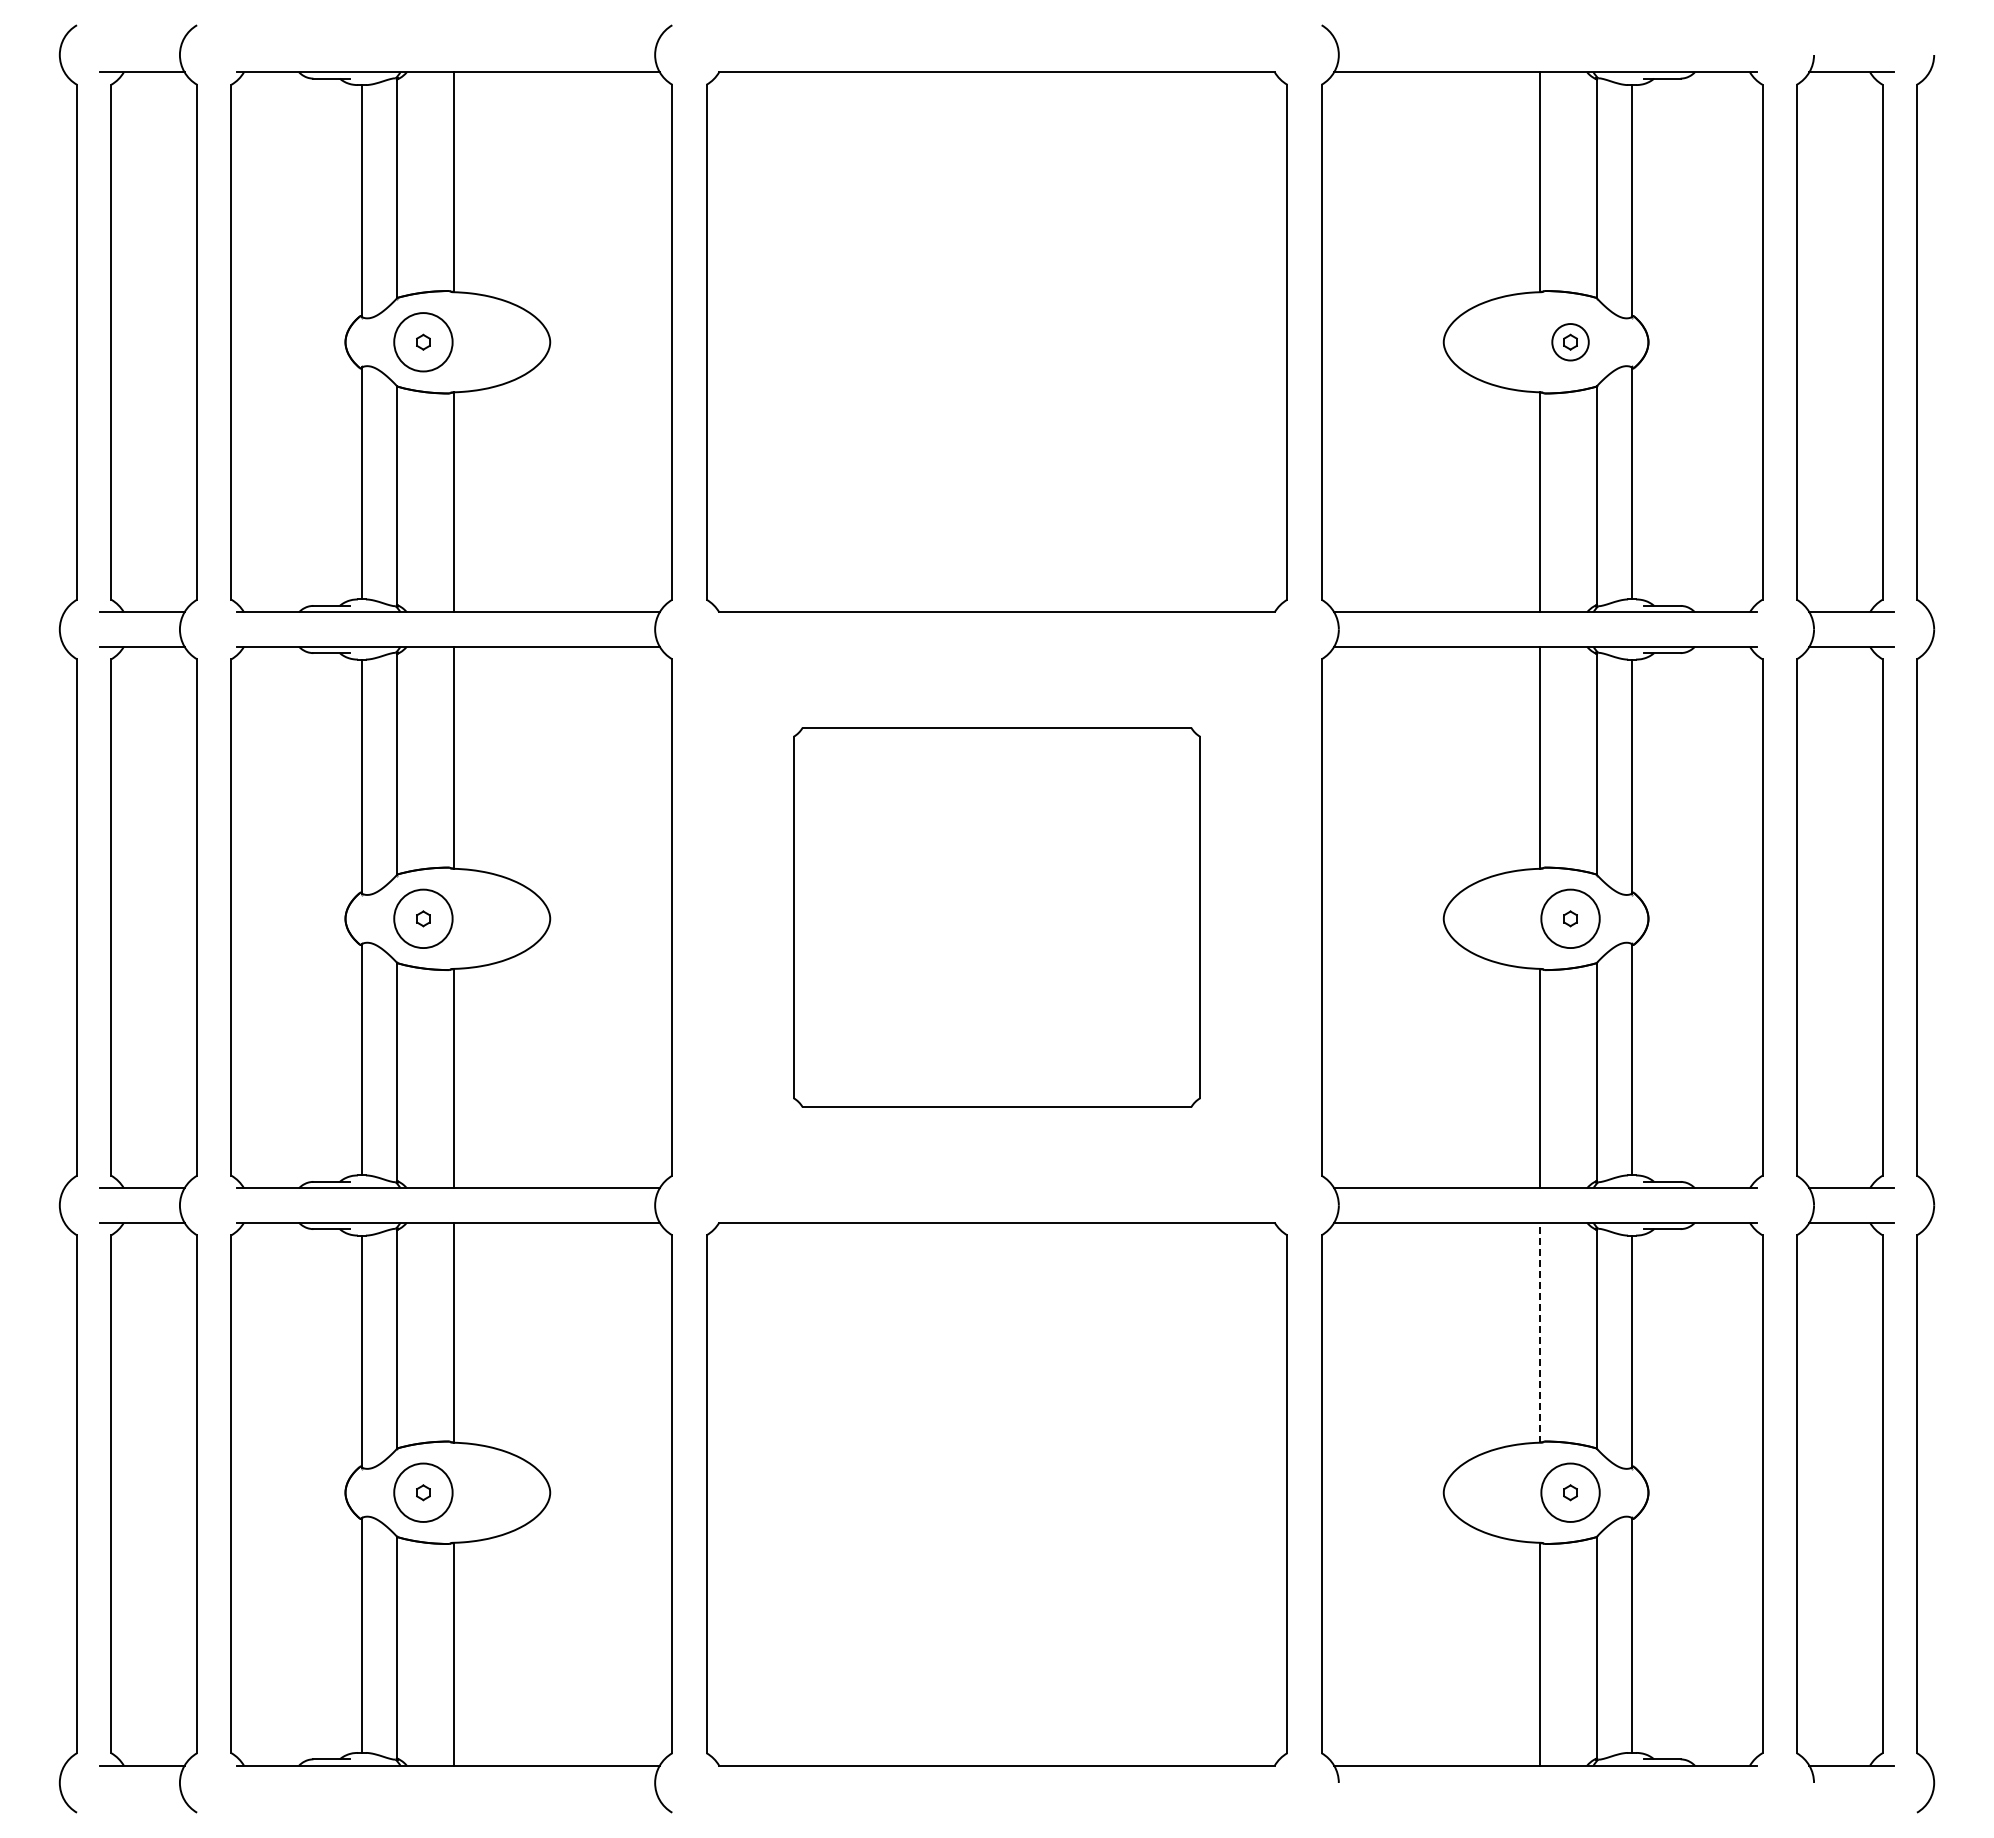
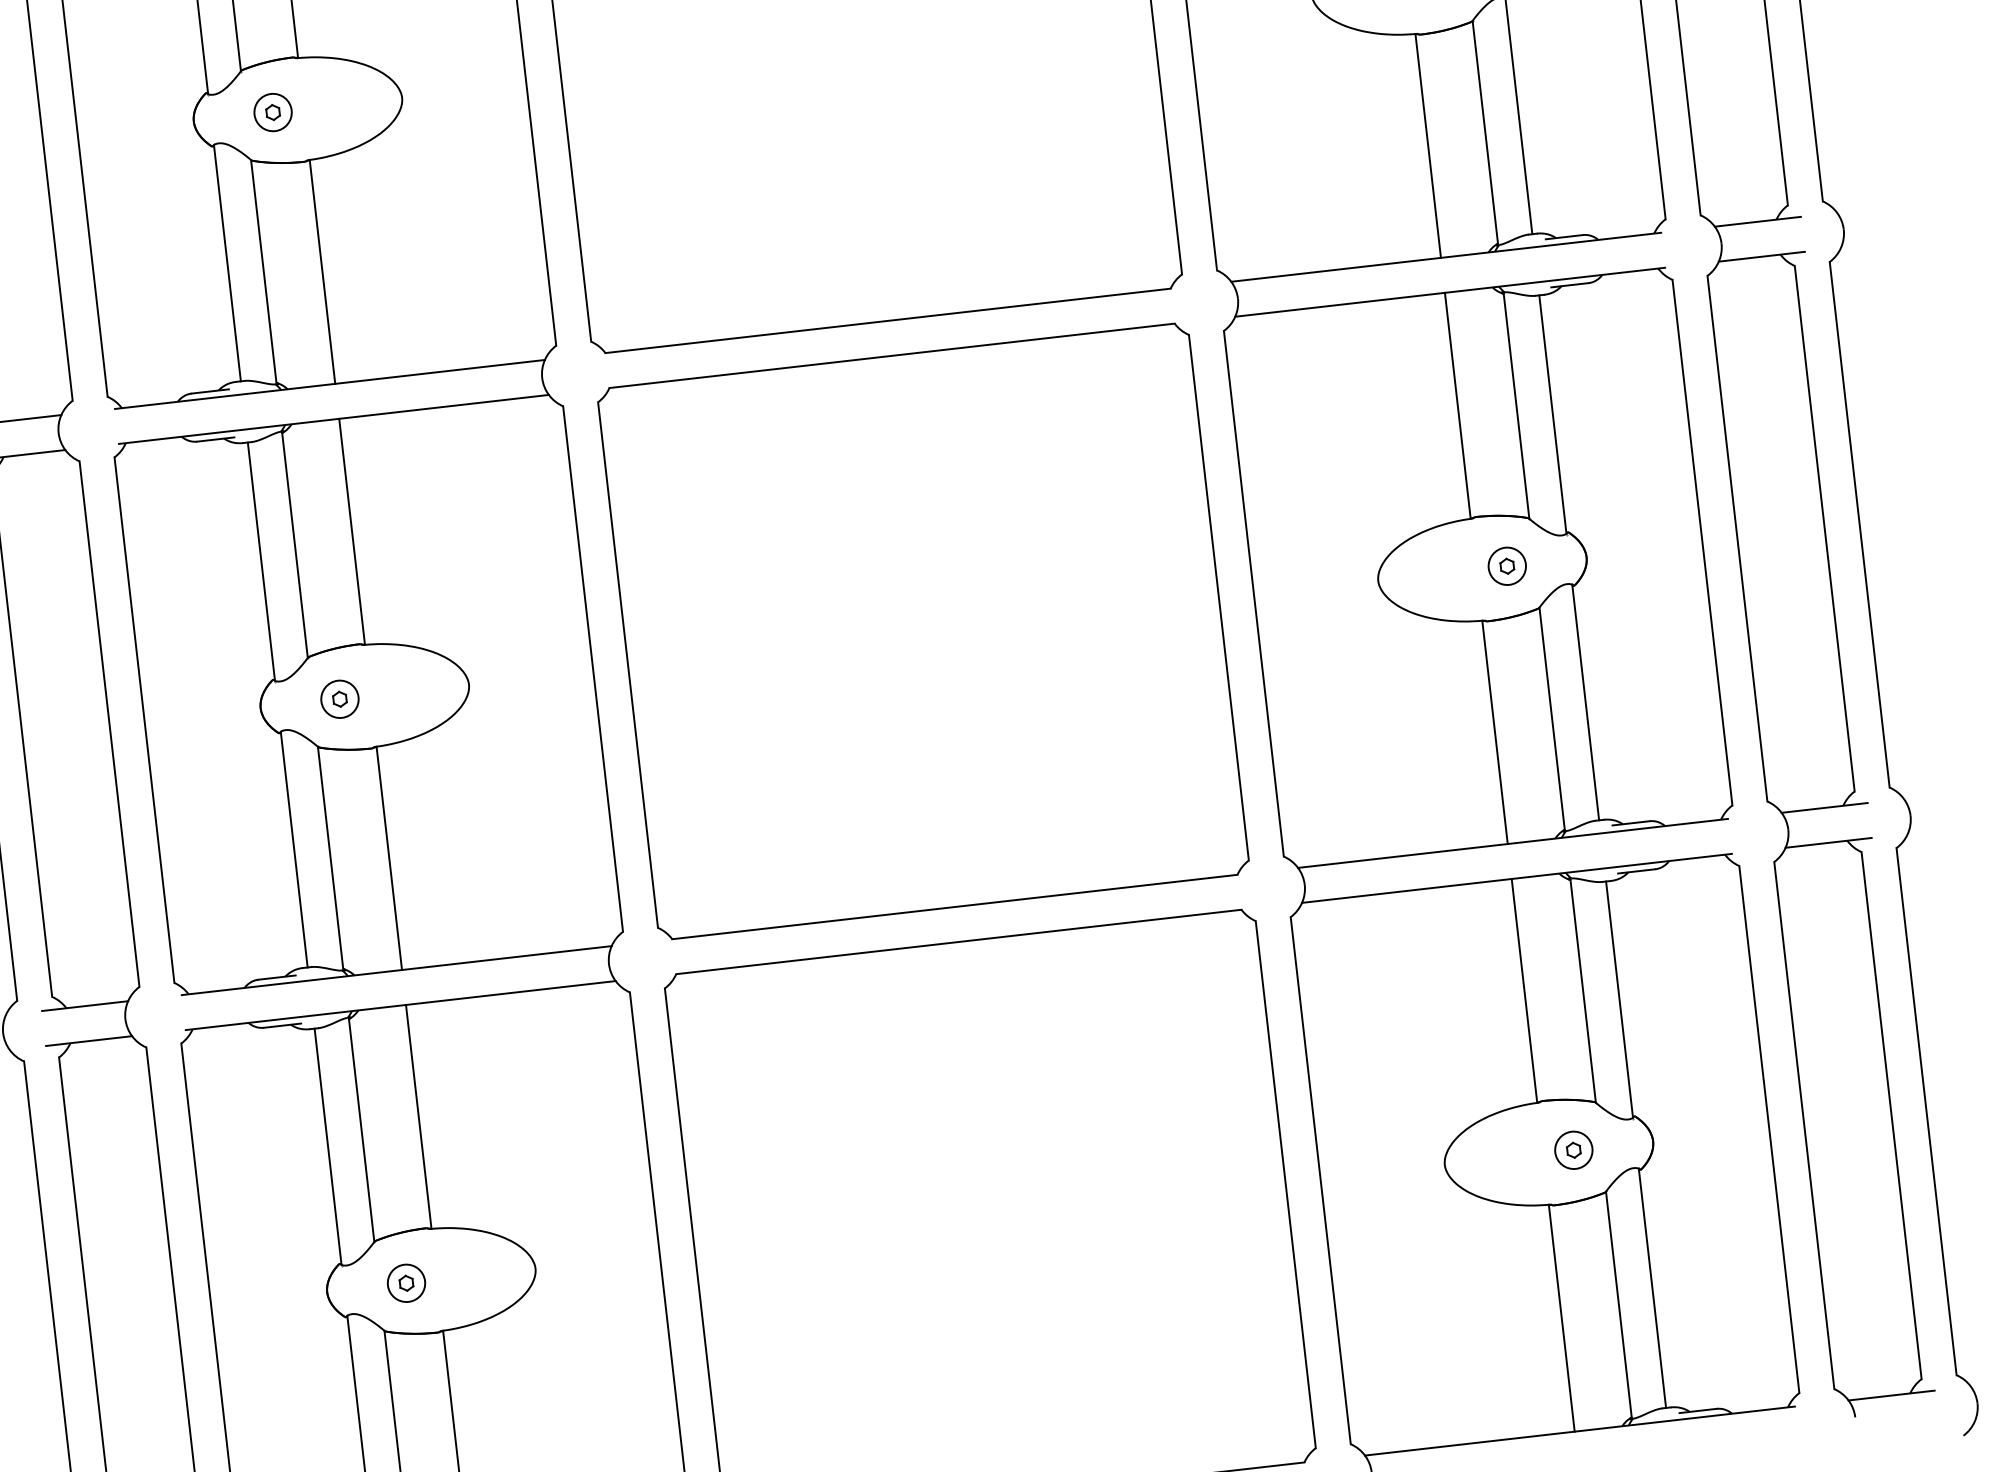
circle: (423, 342) -> (273, 112), size x0.62
part: (996, 917) -> (922, 631), size x1.43
circle: (423, 918) -> (340, 698), size x0.62
circle: (1570, 918) -> (1507, 565), size x0.62
line: (1540, 1332) -> (1524, 990), dashed -> solid
circle: (423, 1492) -> (406, 1283), size x0.62
circle: (1570, 1492) -> (1573, 1150), size x0.62

